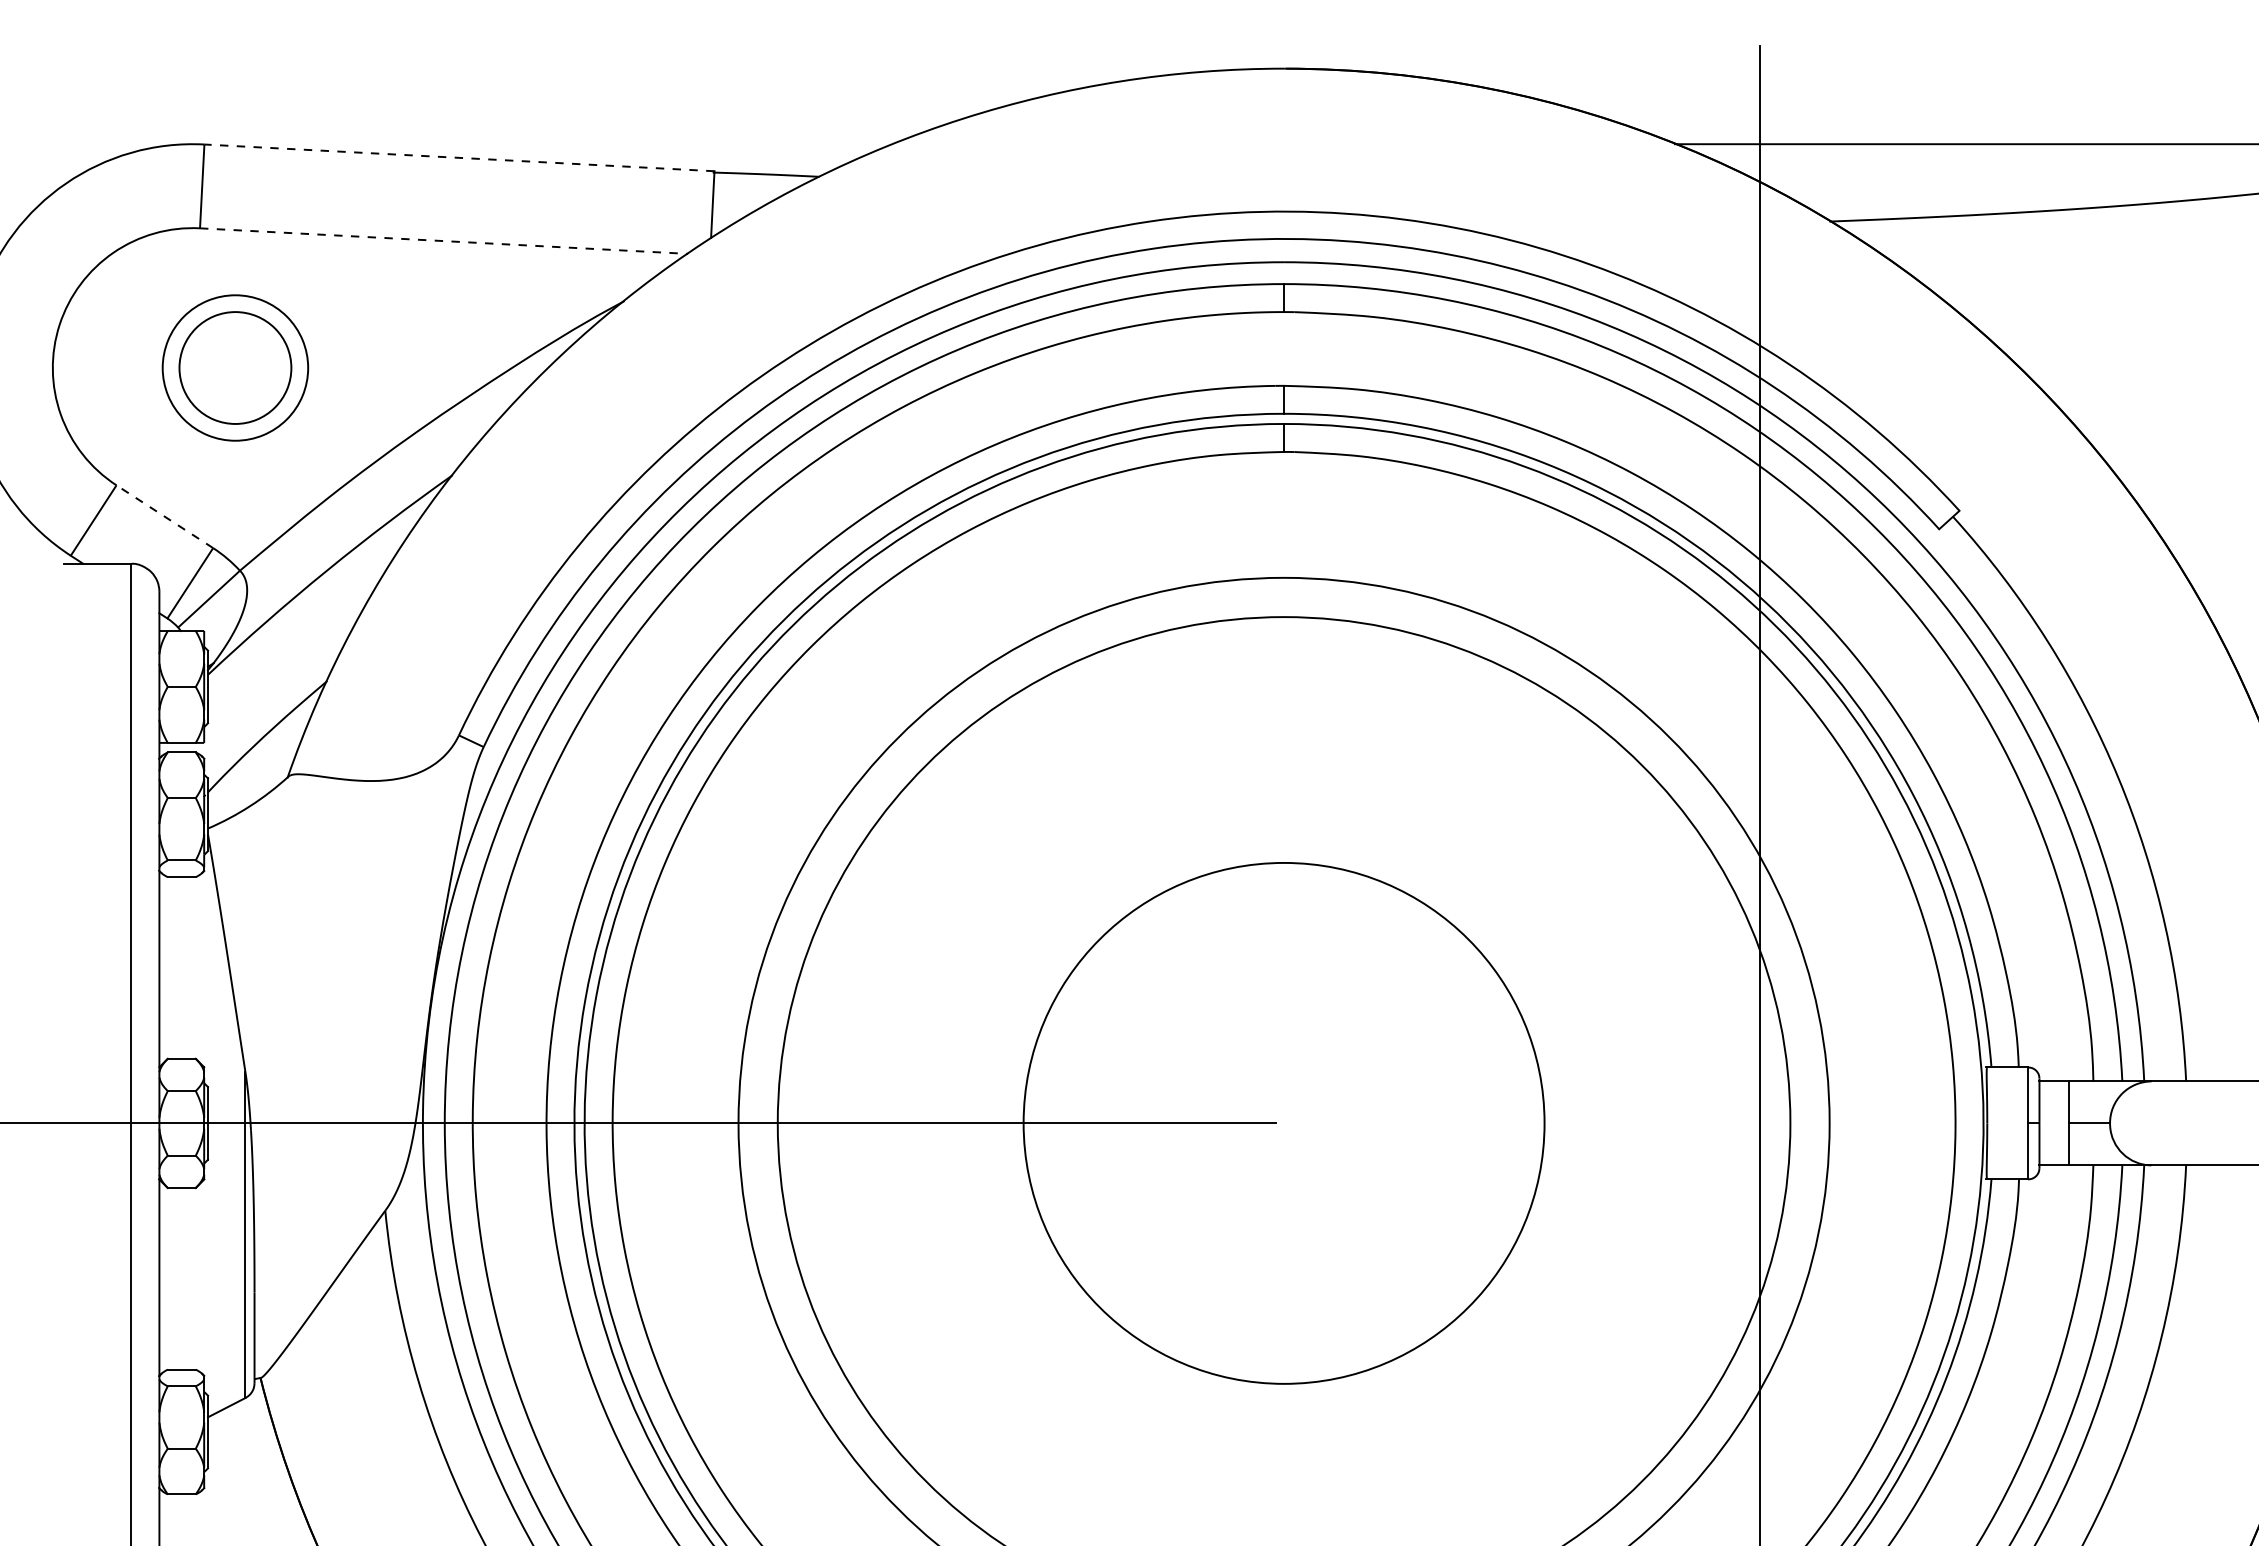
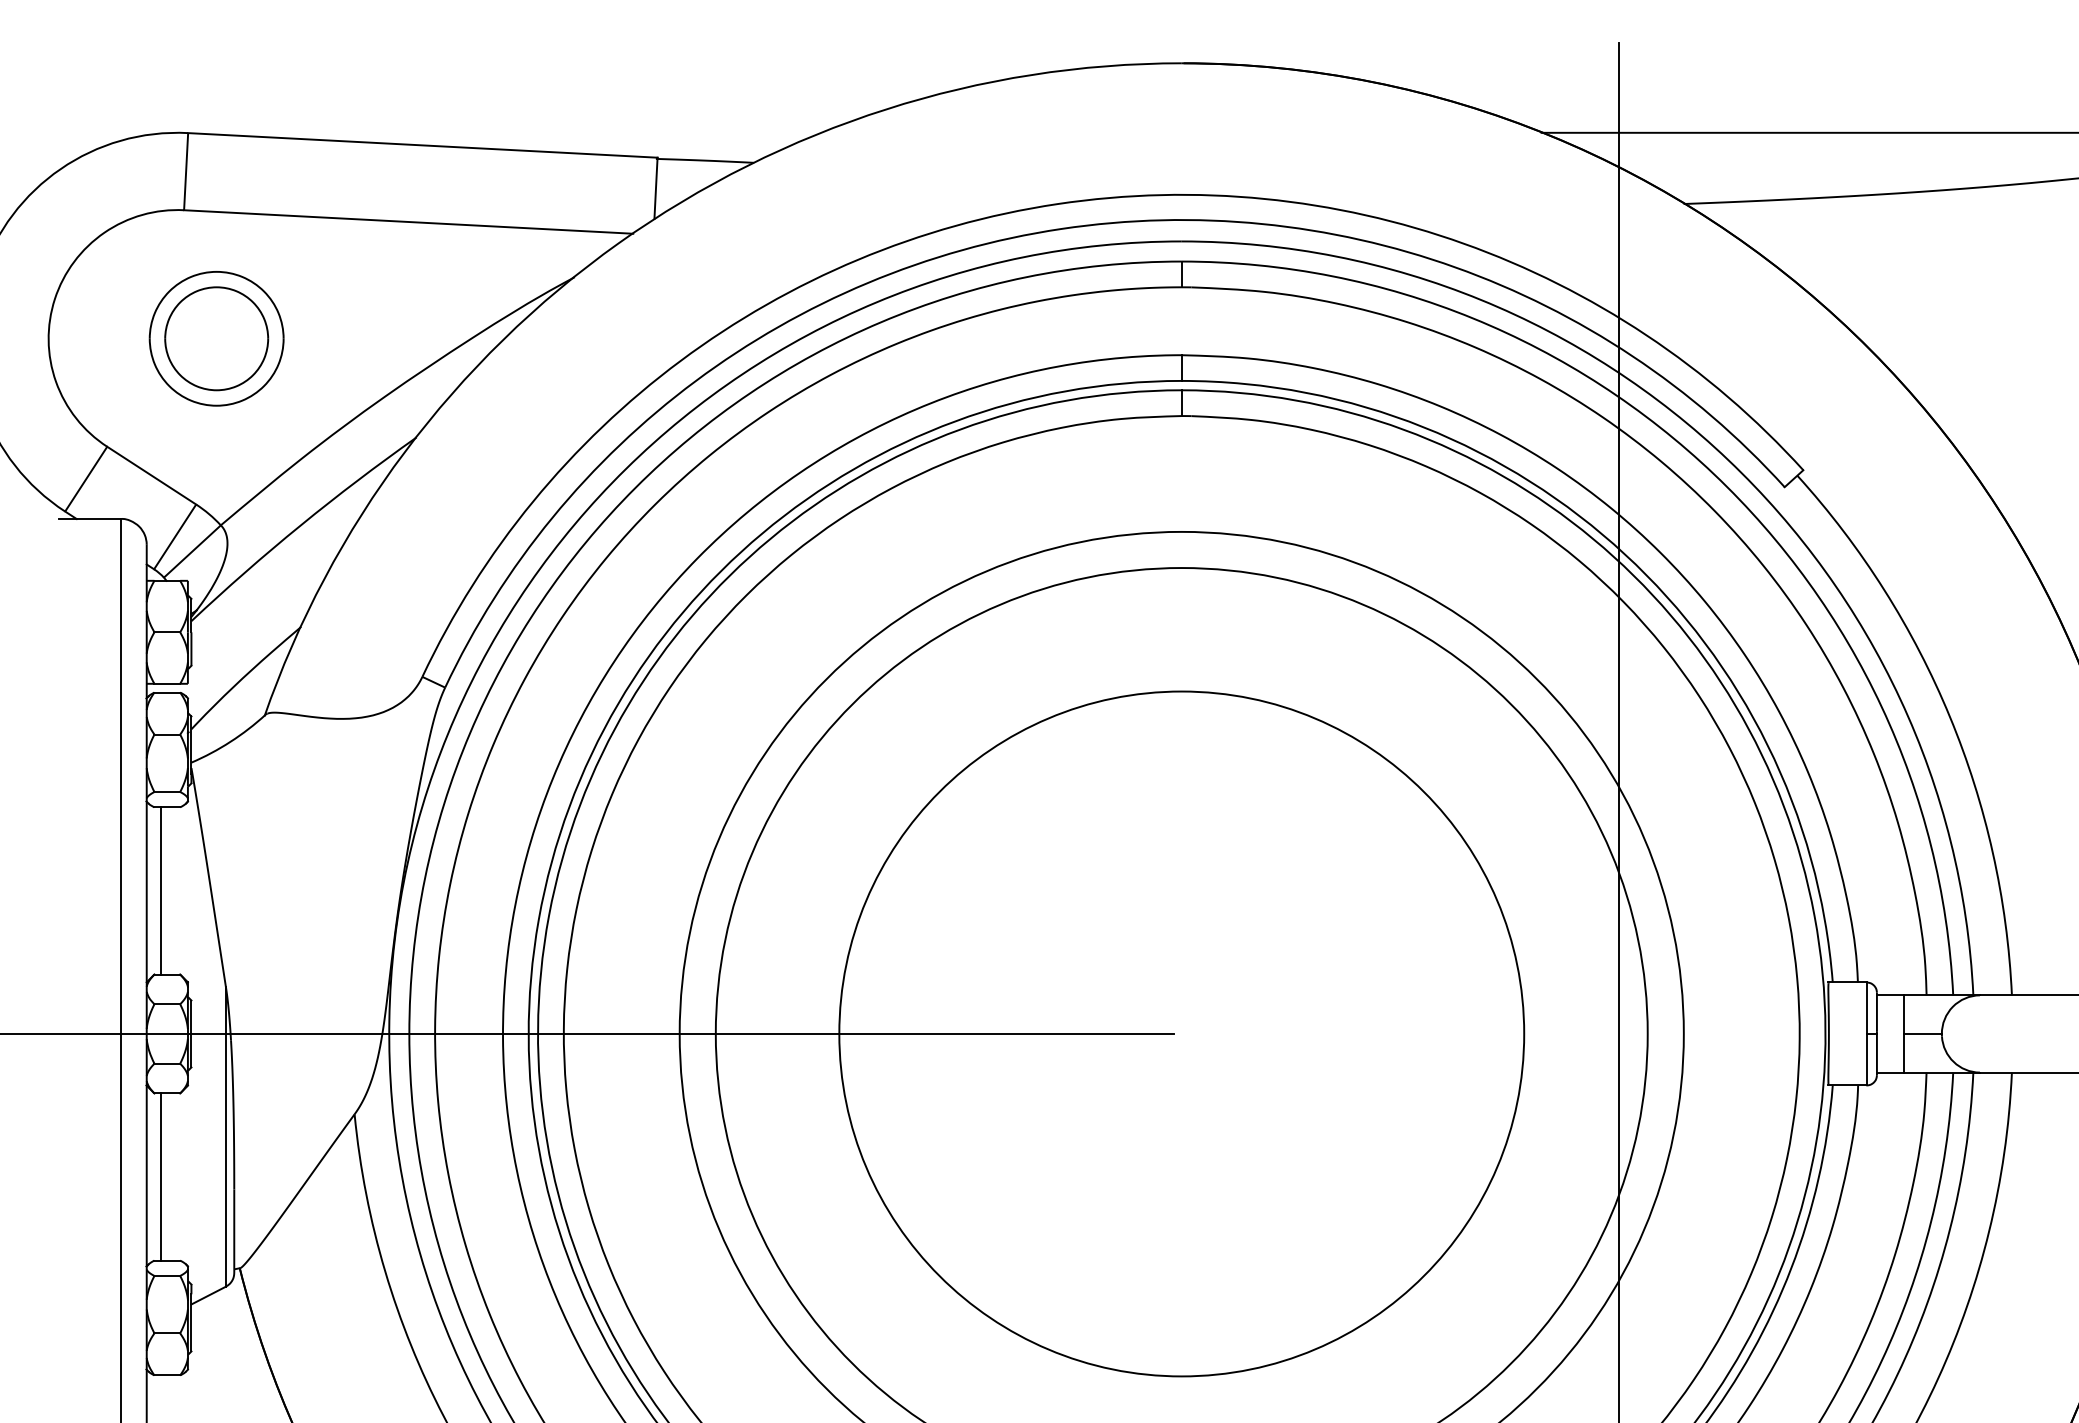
line: (458, 157) -> (421, 145), dashed -> solid
line: (444, 241) -> (409, 222), dashed -> solid
line: (164, 516) -> (151, 475), dashed -> solid
line: (174, 967) -> (160, 890), added
circle: (1284, 1123) -> (1182, 1034), size x1.43
line: (174, 1278) -> (160, 1176), added

